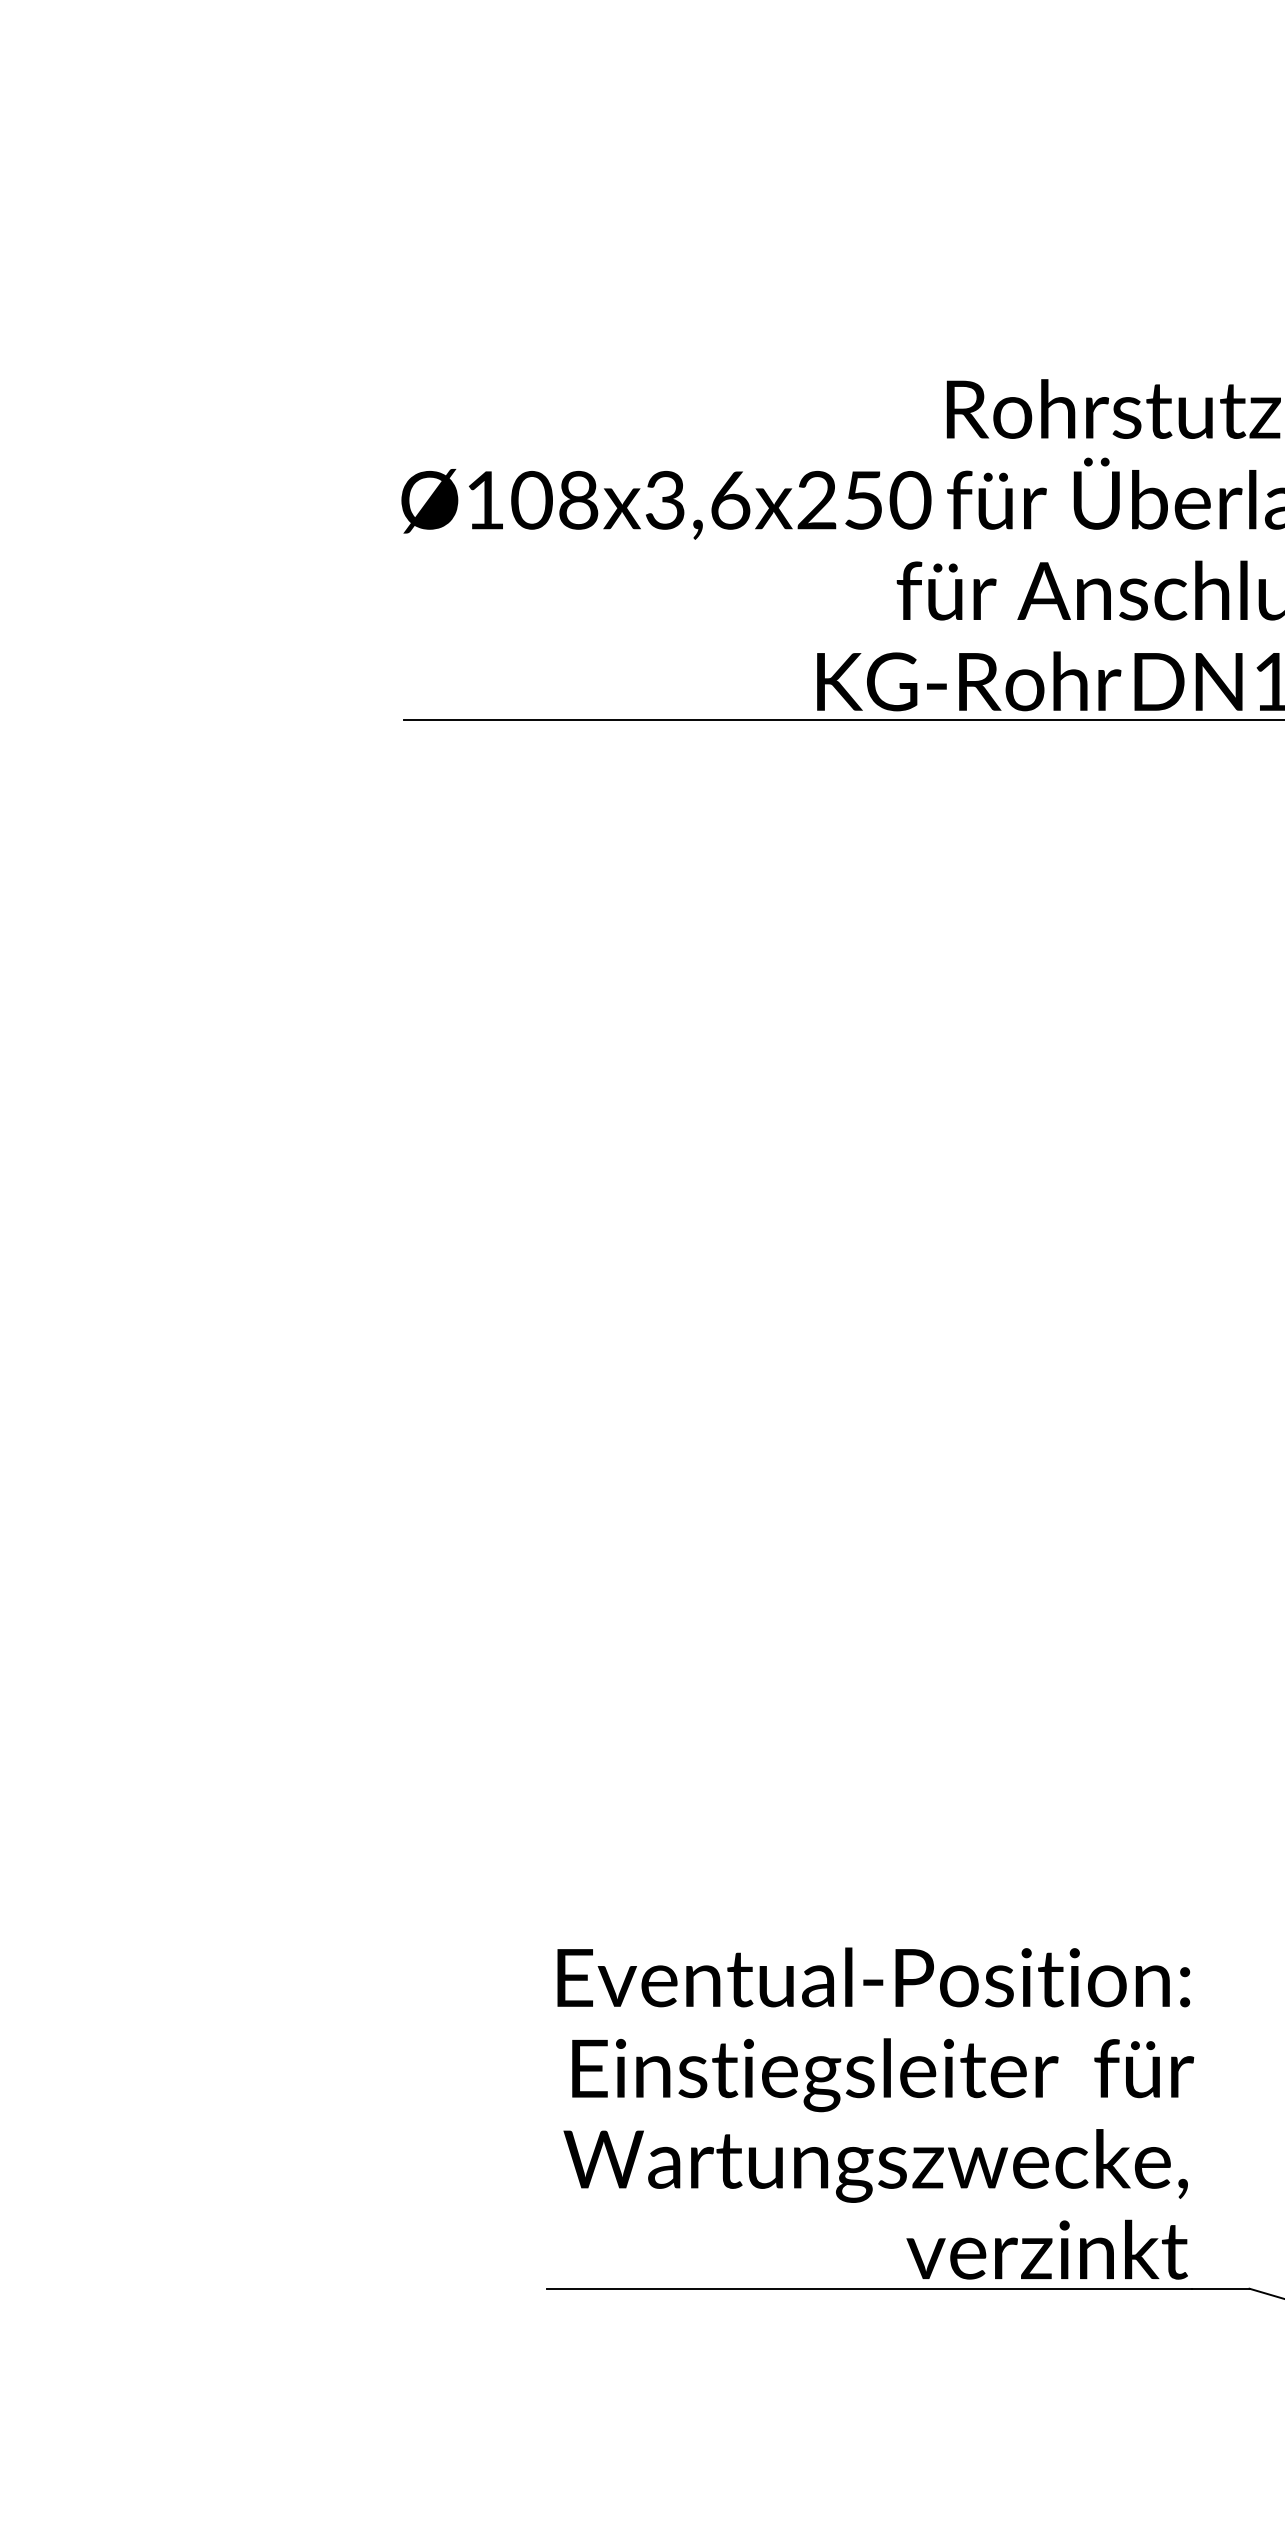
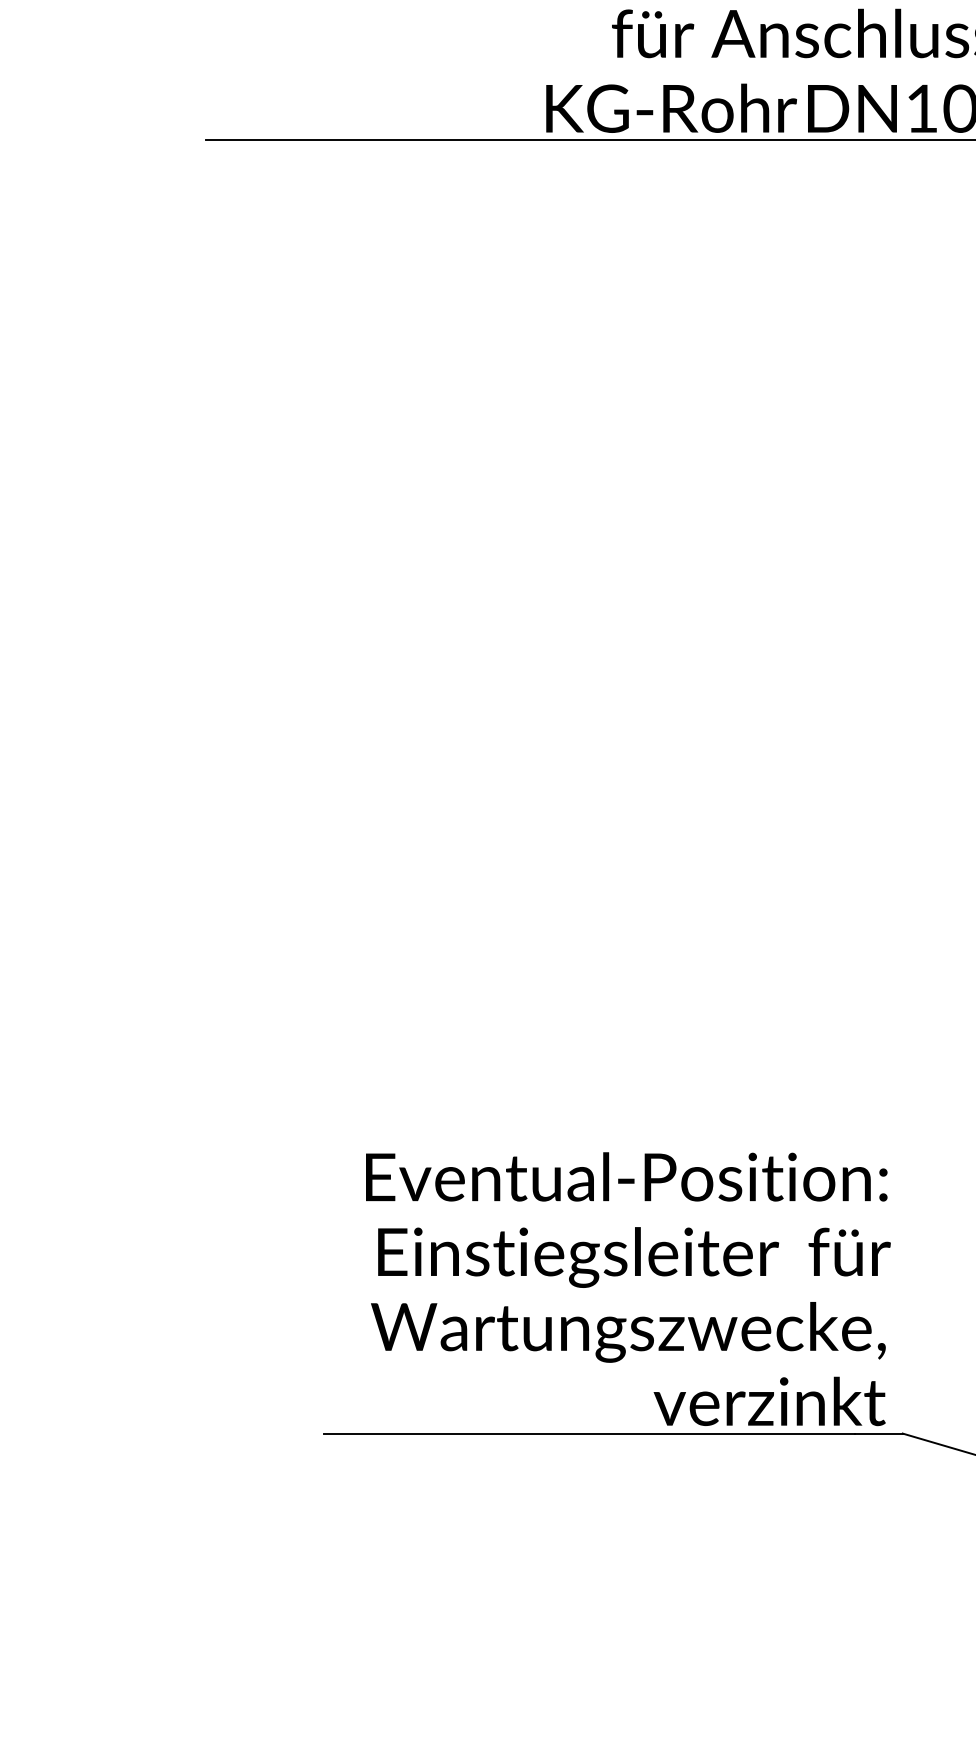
text: (875, 2113) -> (628, 1289), moved

